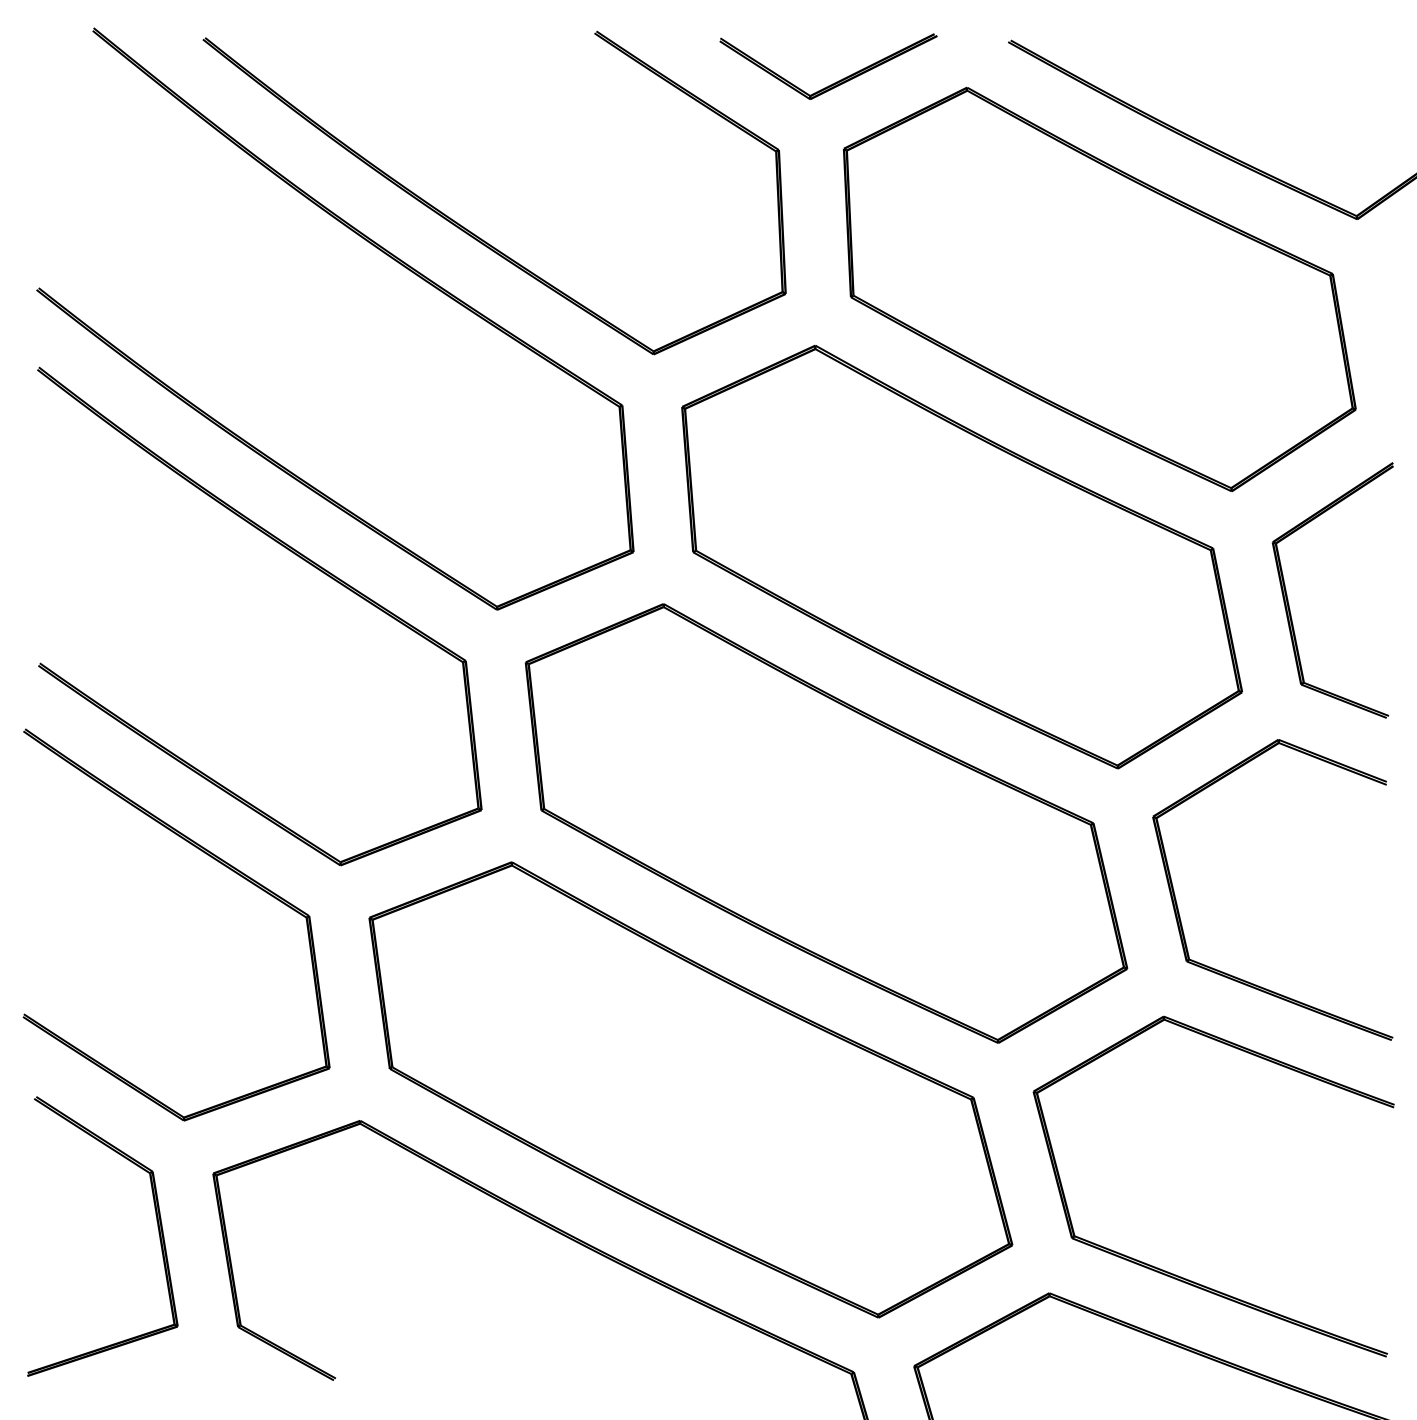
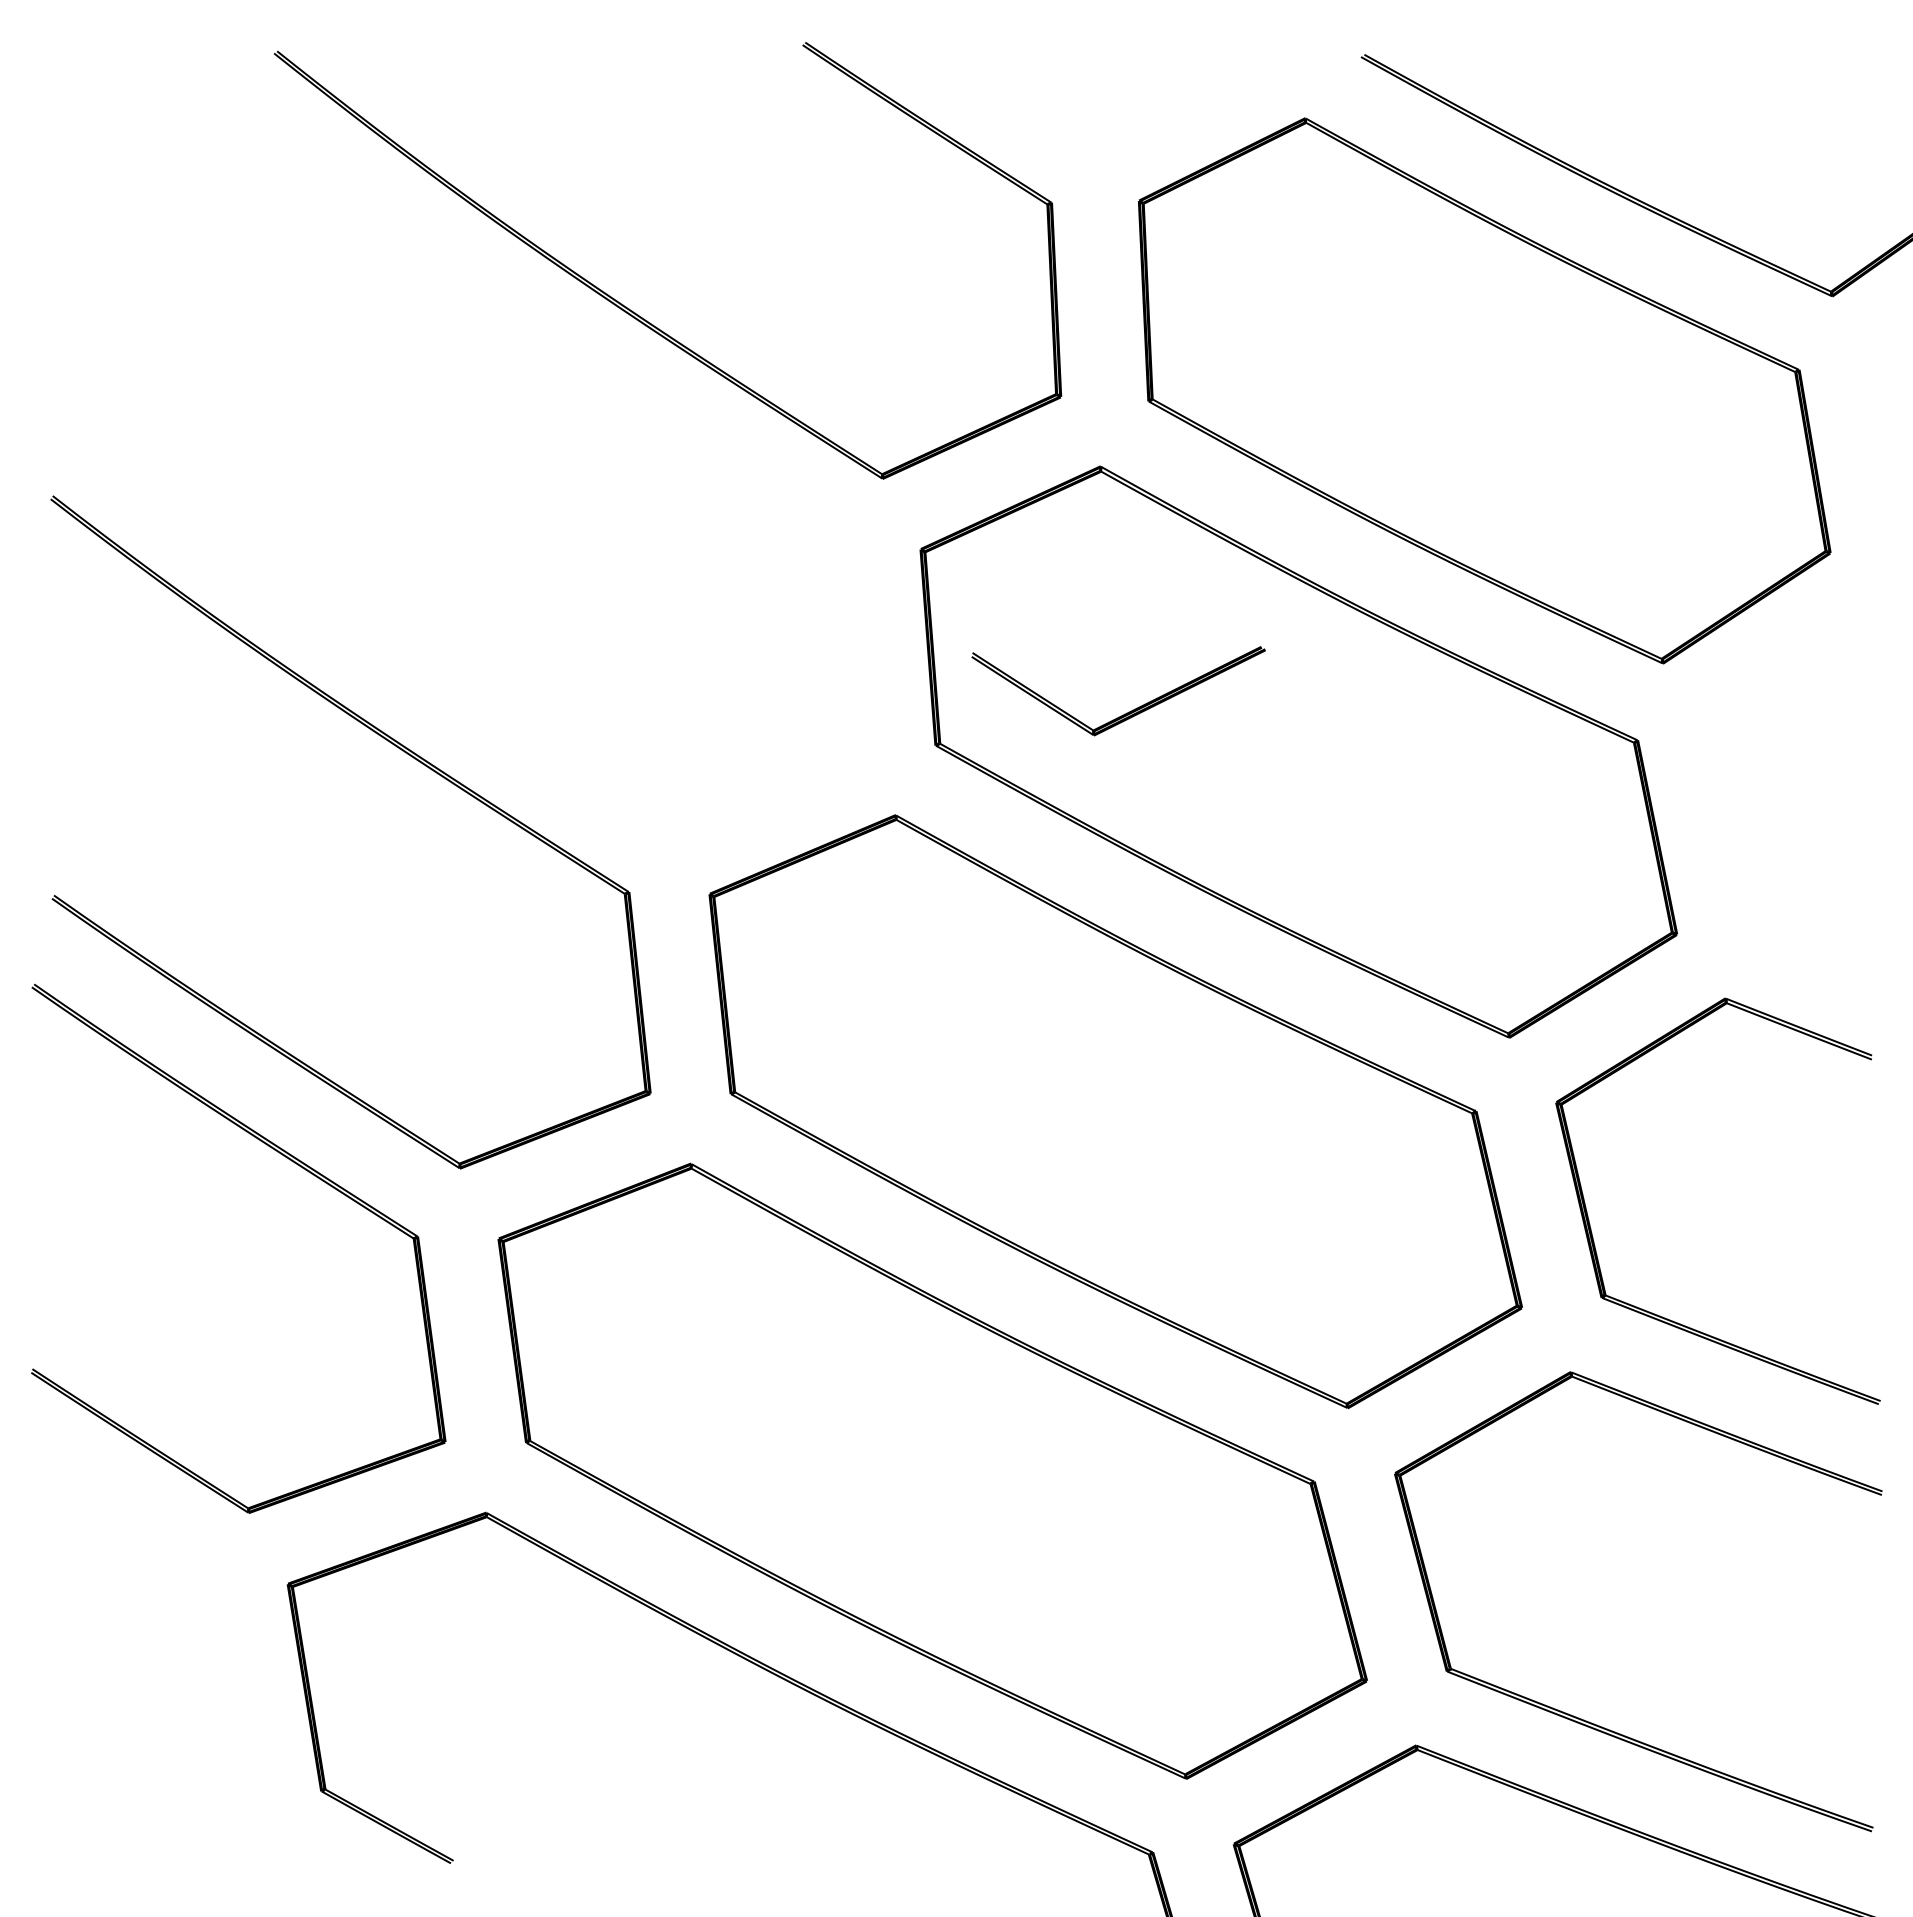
part: (836, 81) -> (1129, 711), moved
part: (383, 252) -> (517, 341), removed
part: (1288, 600) -> (1739, 810), removed
part: (157, 1225) -> (212, 1654), removed

